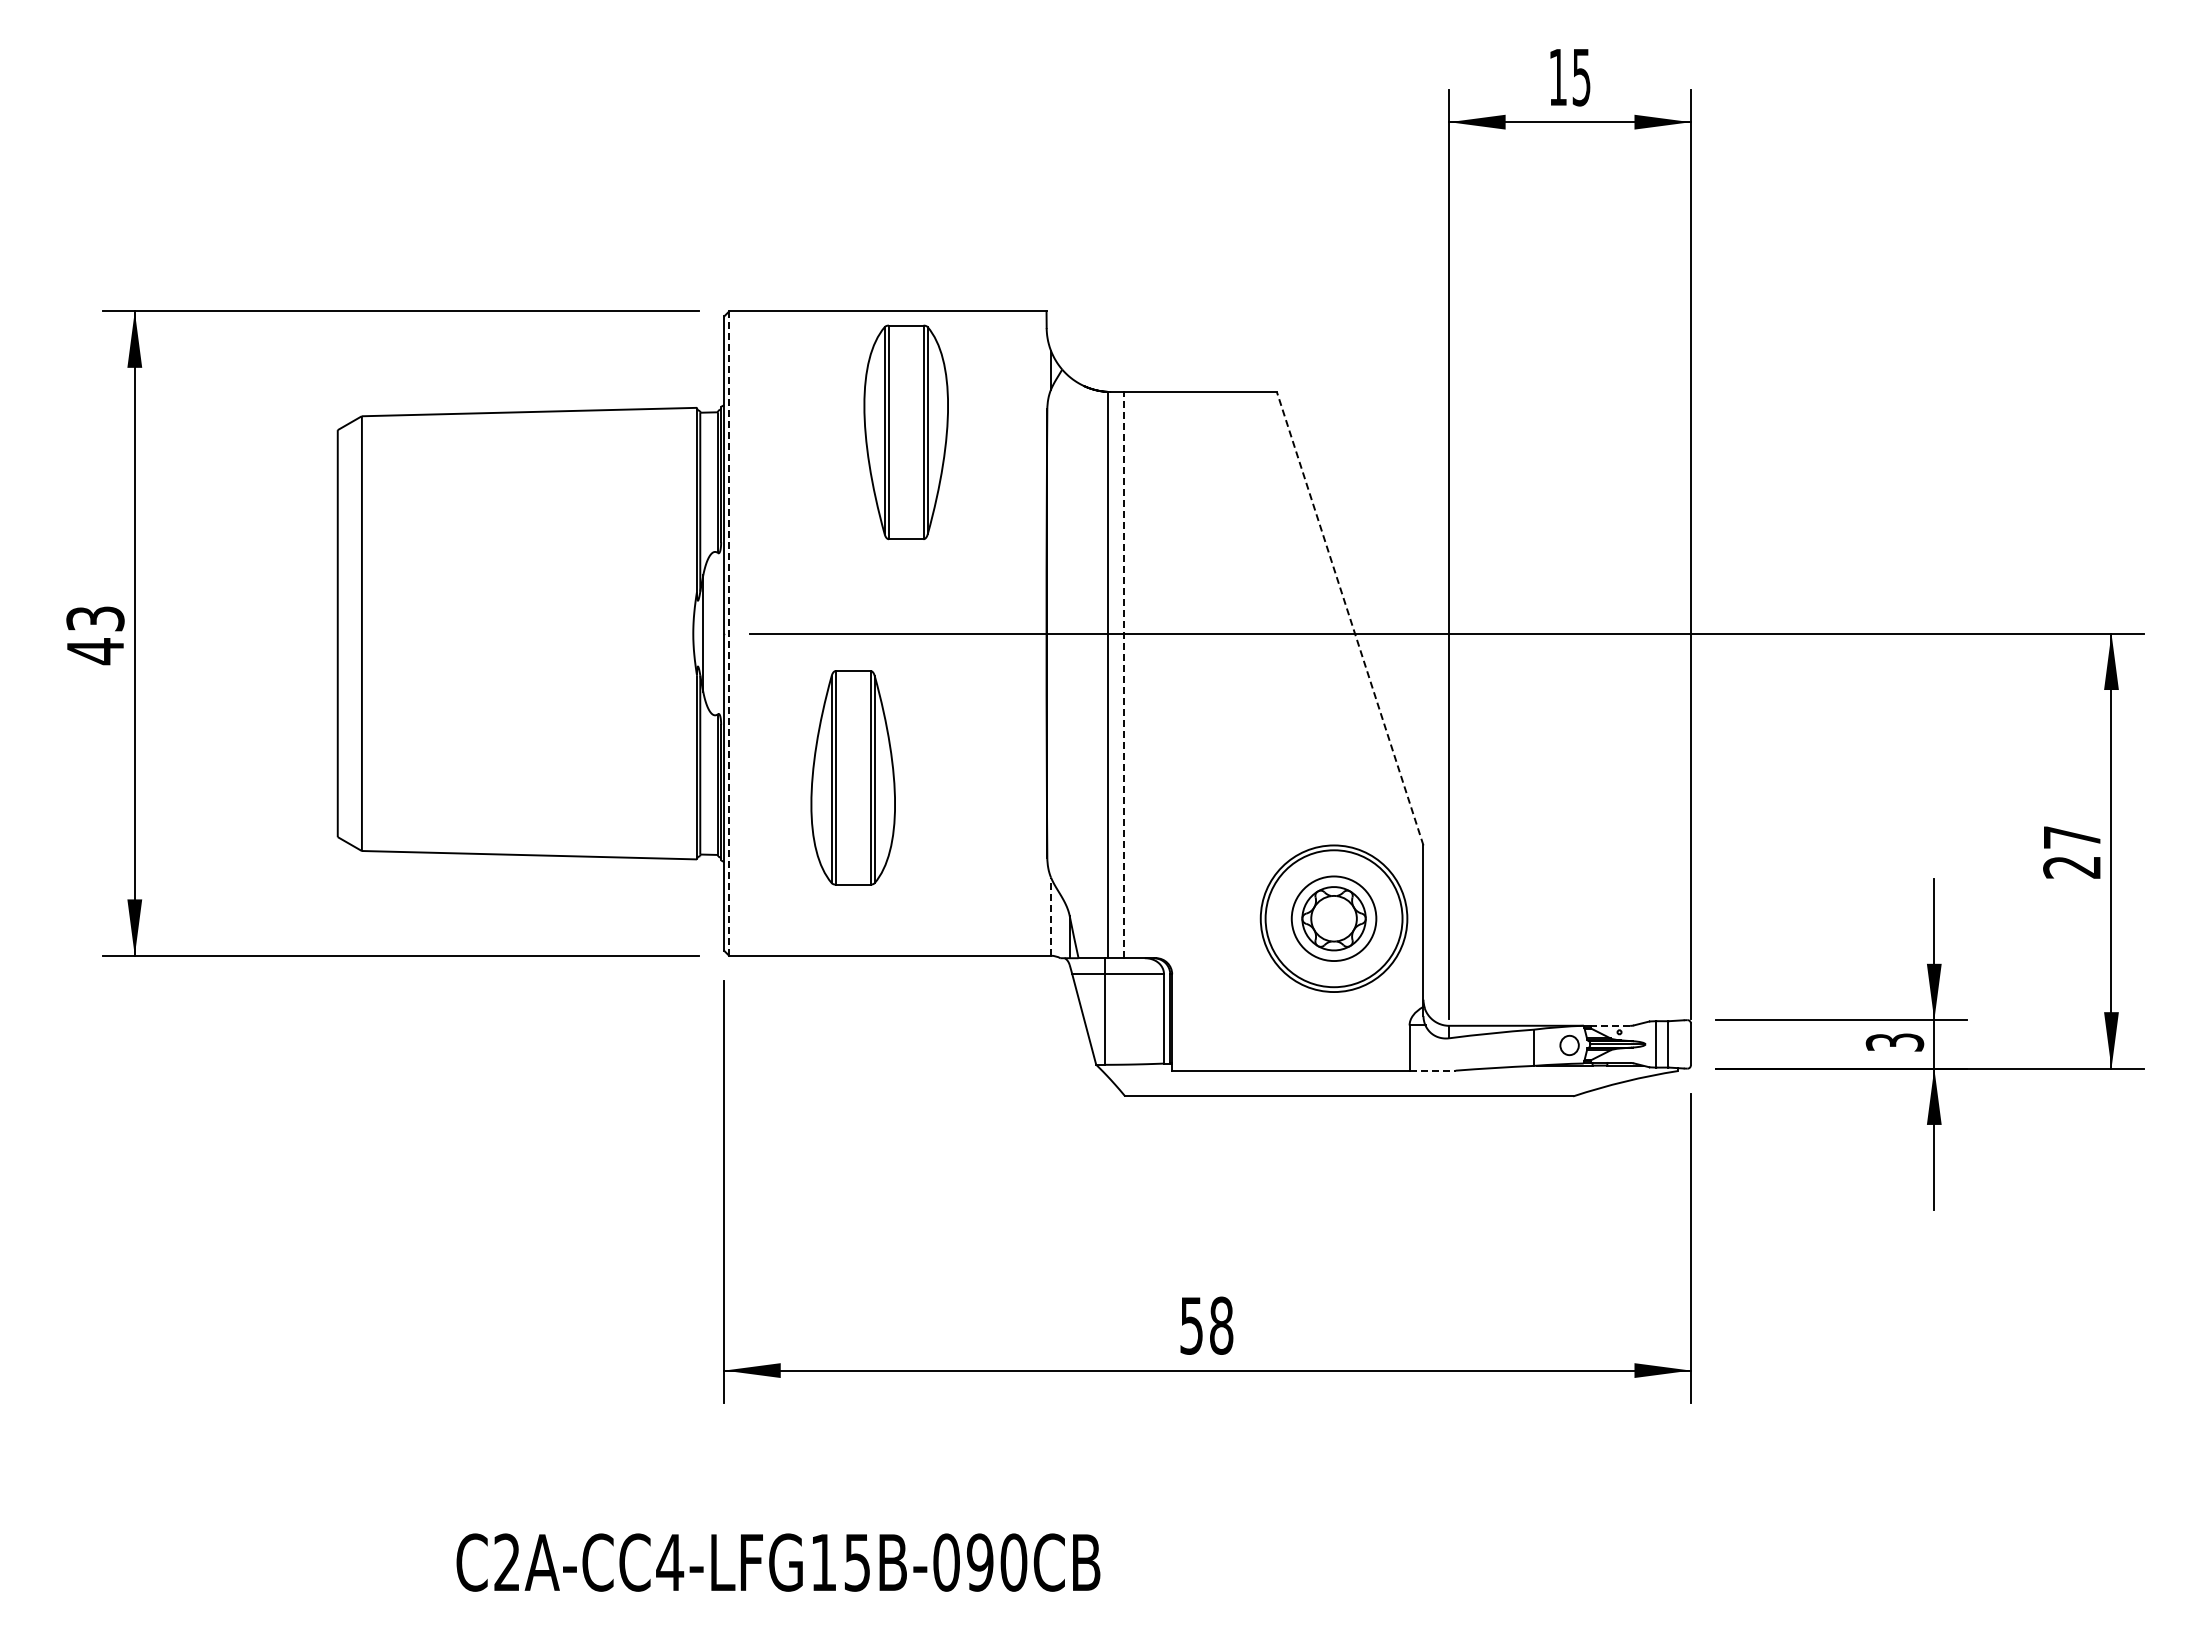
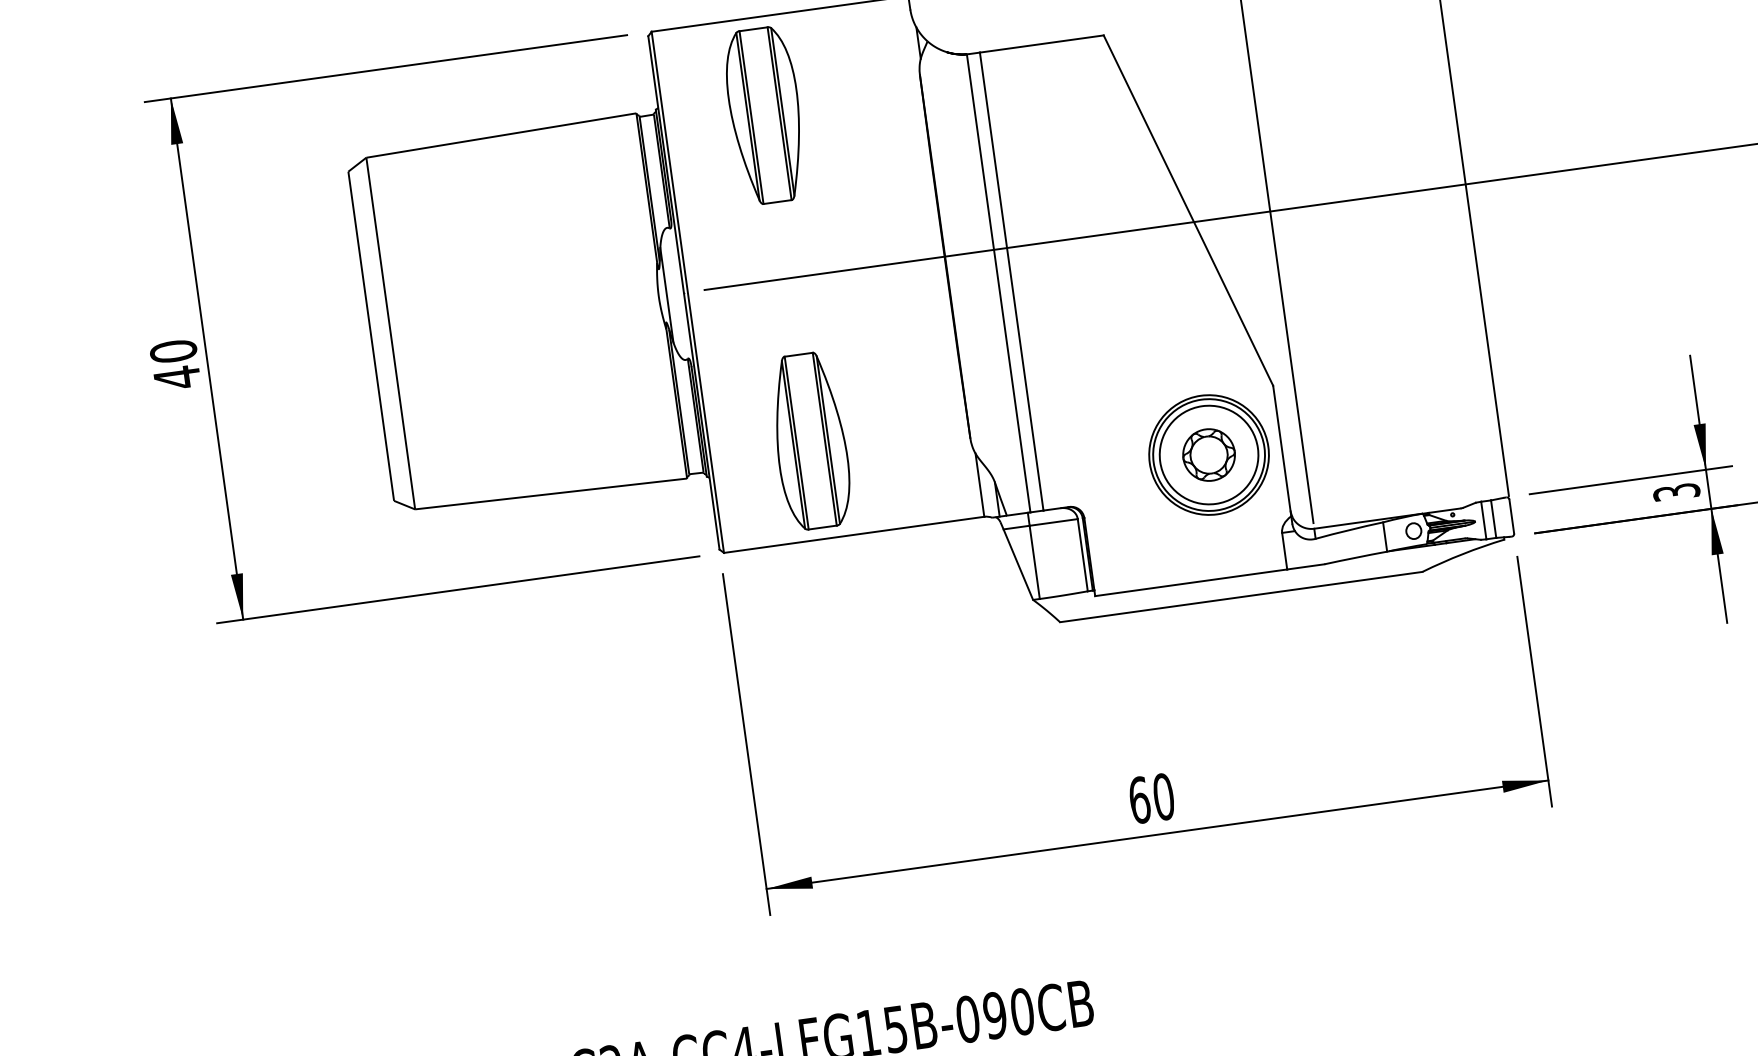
part: (905, 432) -> (764, 115), moved
text: (95, 618) -> (173, 351), 43 -> 40
line: (1350, 618) -> (1188, 210), dashed -> solid
line: (729, 634) -> (688, 293), dashed -> solid
line: (1123, 674) -> (1011, 281), dashed -> solid
part: (852, 777) -> (810, 440), moved
line: (1051, 916) -> (980, 484), dashed -> solid
circle: (1333, 918) -> (1208, 454), size x1.43
line: (1610, 1025) -> (1444, 510), dashed -> solid
line: (1433, 1070) -> (1306, 566), dashed -> solid
text: (1206, 1325) -> (1151, 798), 58 -> 60

